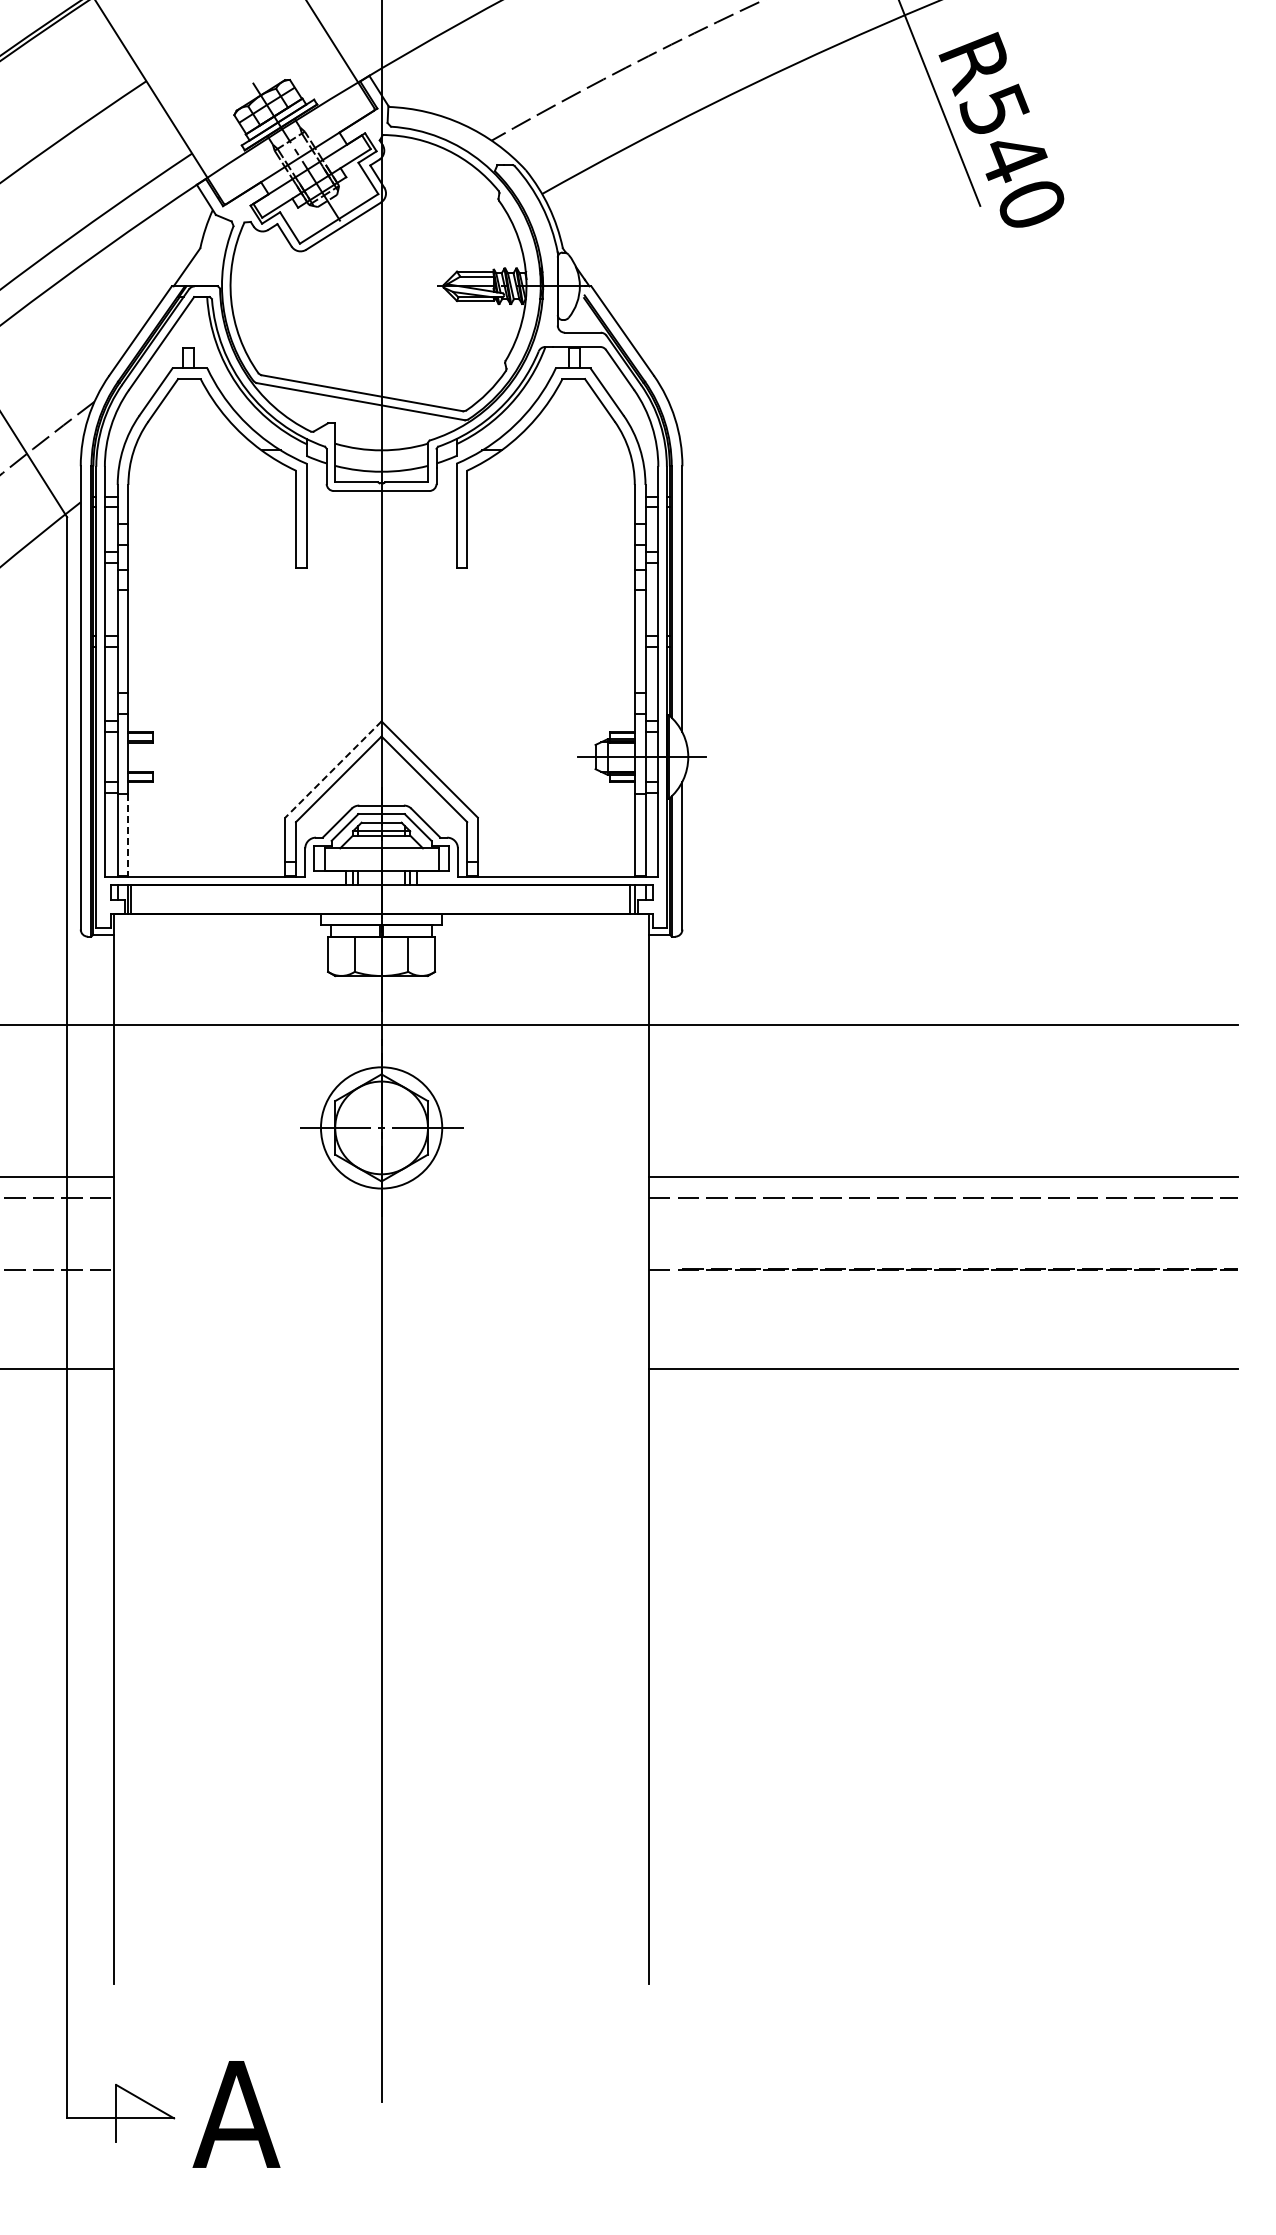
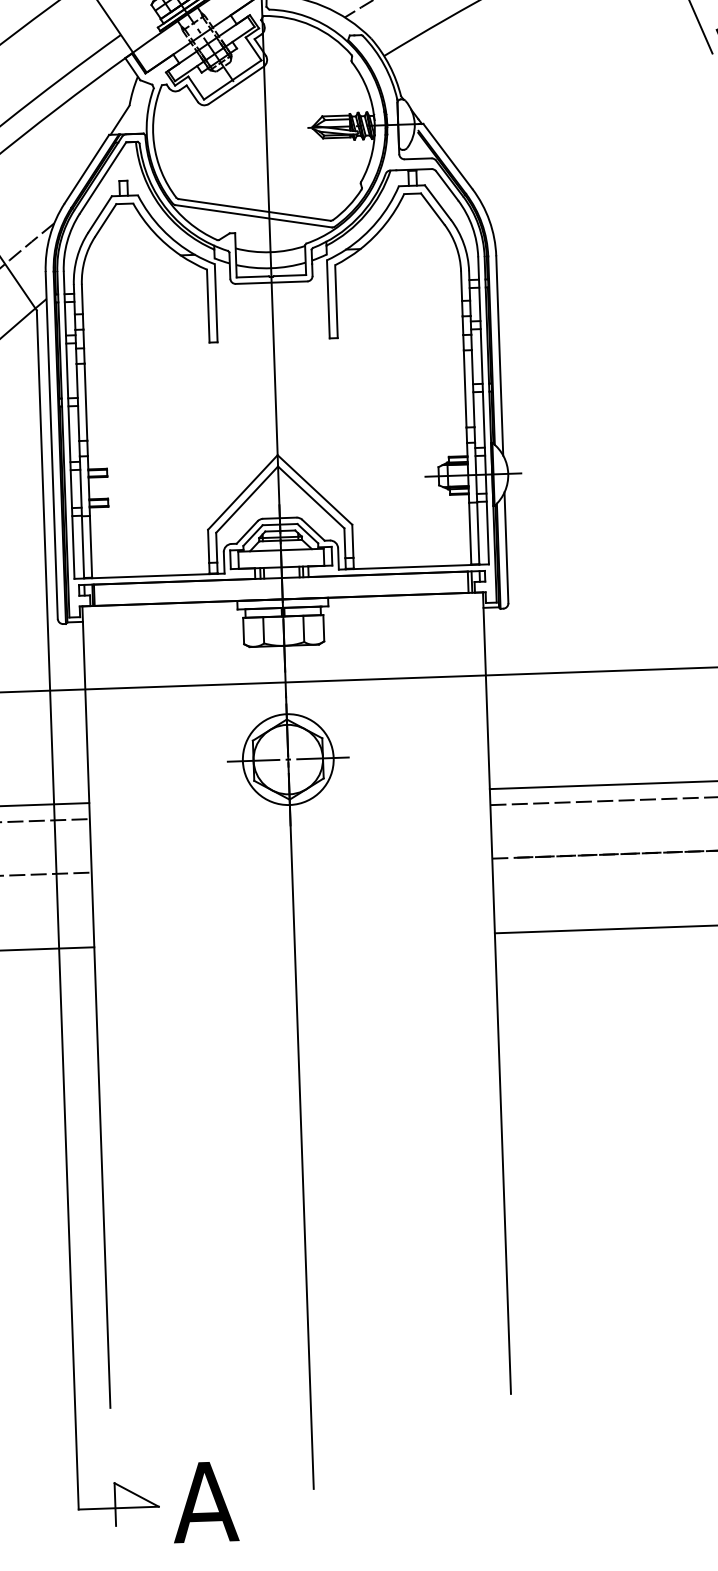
line: (333, 769) -> (242, 492), dashed -> solid
line: (128, 835) -> (91, 547), dashed -> solid

